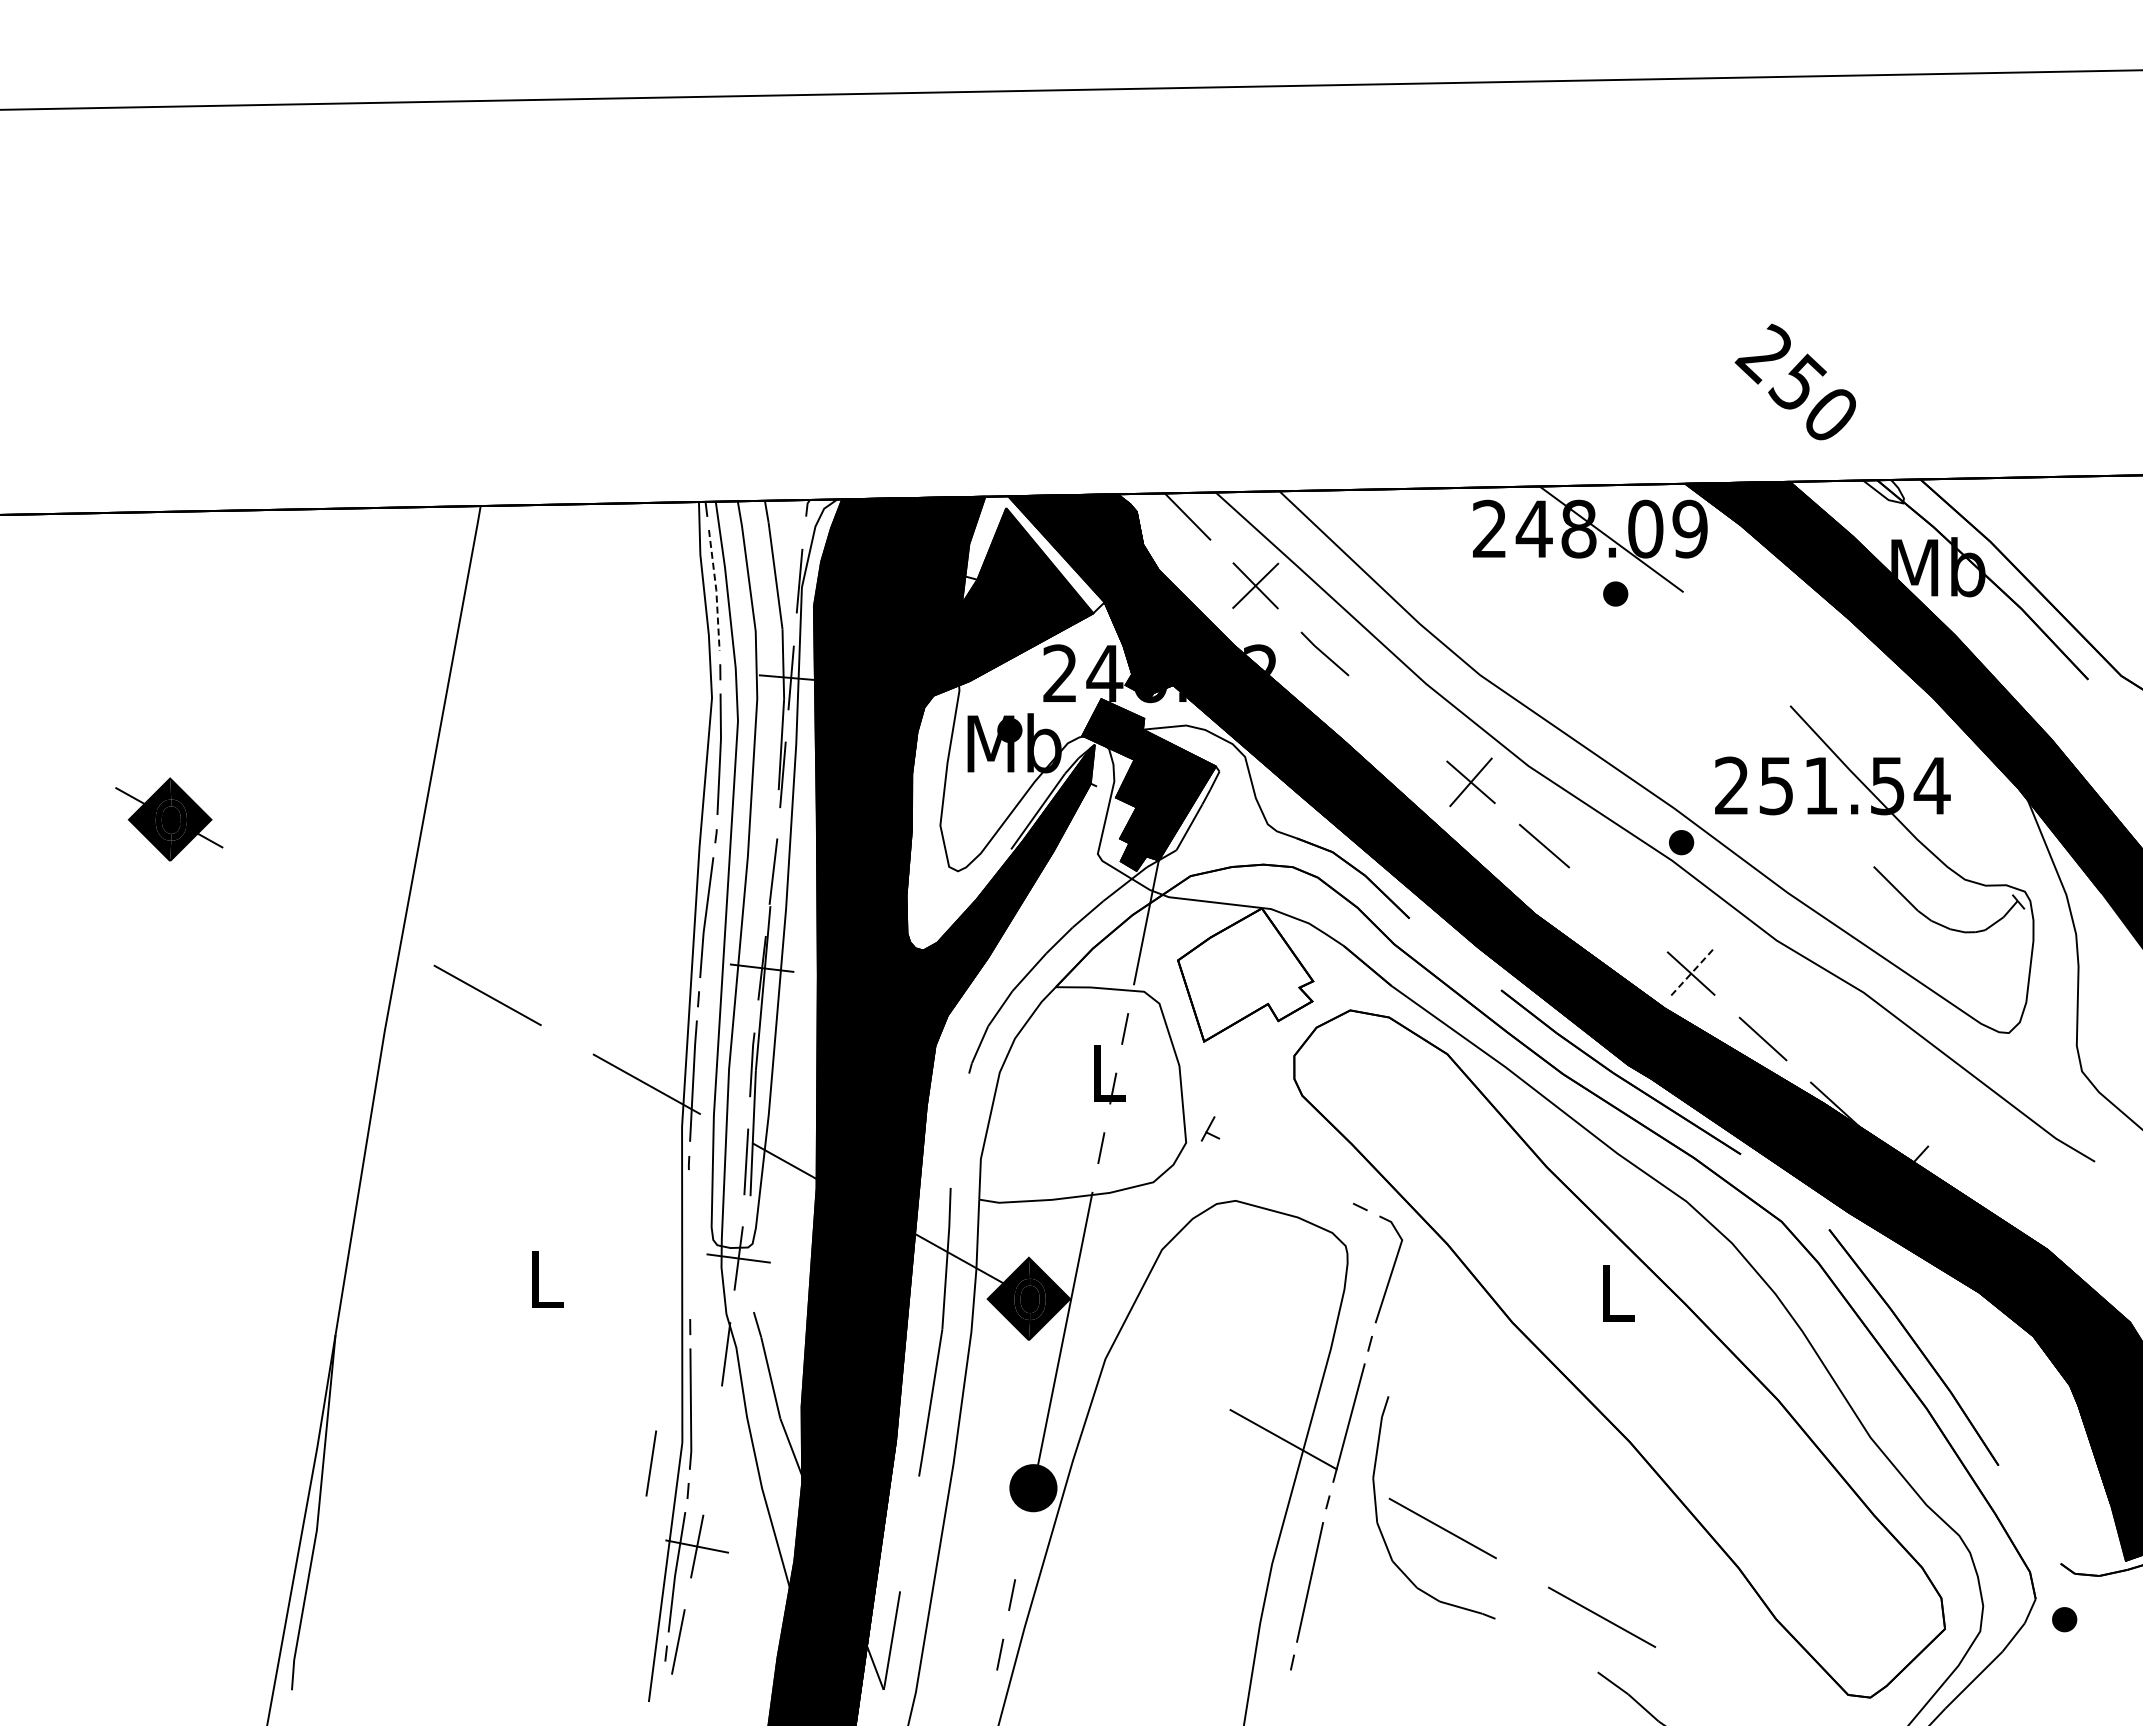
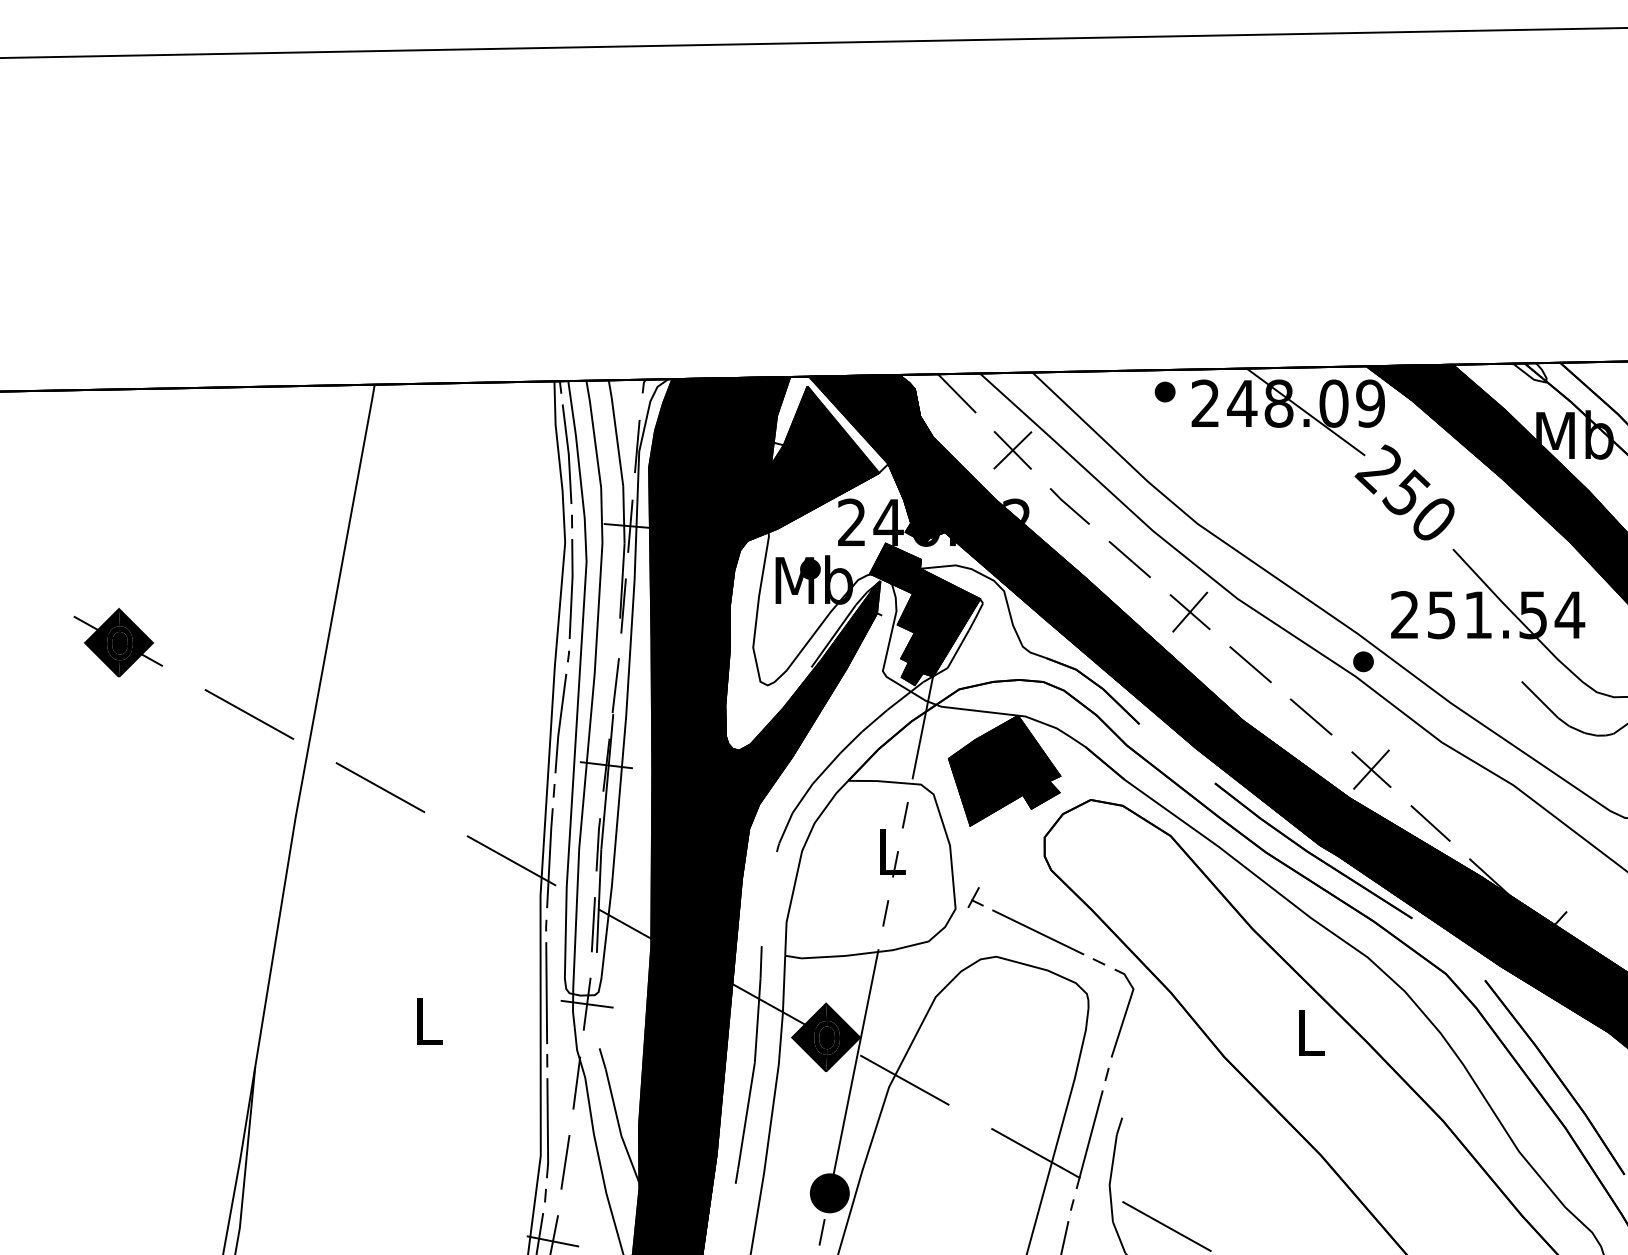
text: (1794, 381) -> (1403, 492), moved
line: (716, 590) -> (568, 454), dashed -> solid
part: (1615, 593) -> (1165, 391), moved
line: (1397, 718) -> (1129, 559), added
line: (328, 906) -> (249, 714), added
line: (1617, 909) -> (1310, 716), added
line: (1691, 973) -> (1371, 769), dashed -> solid
fill: (1245, 974) -> (1004, 770), added
line: (1286, 1170) -> (1038, 931), added
line: (689, 1244) -> (546, 992), added
line: (1124, 1350) -> (904, 1079), added
line: (650, 1463) -> (564, 1162), moved
line: (1023, 1535) -> (821, 1232), added

